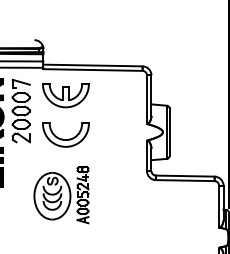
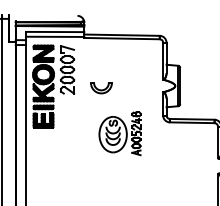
part: (66, 94) -> (101, 57), removed
part: (66, 134) -> (101, 87), size x0.6
part: (60, 194) -> (119, 133), moved

